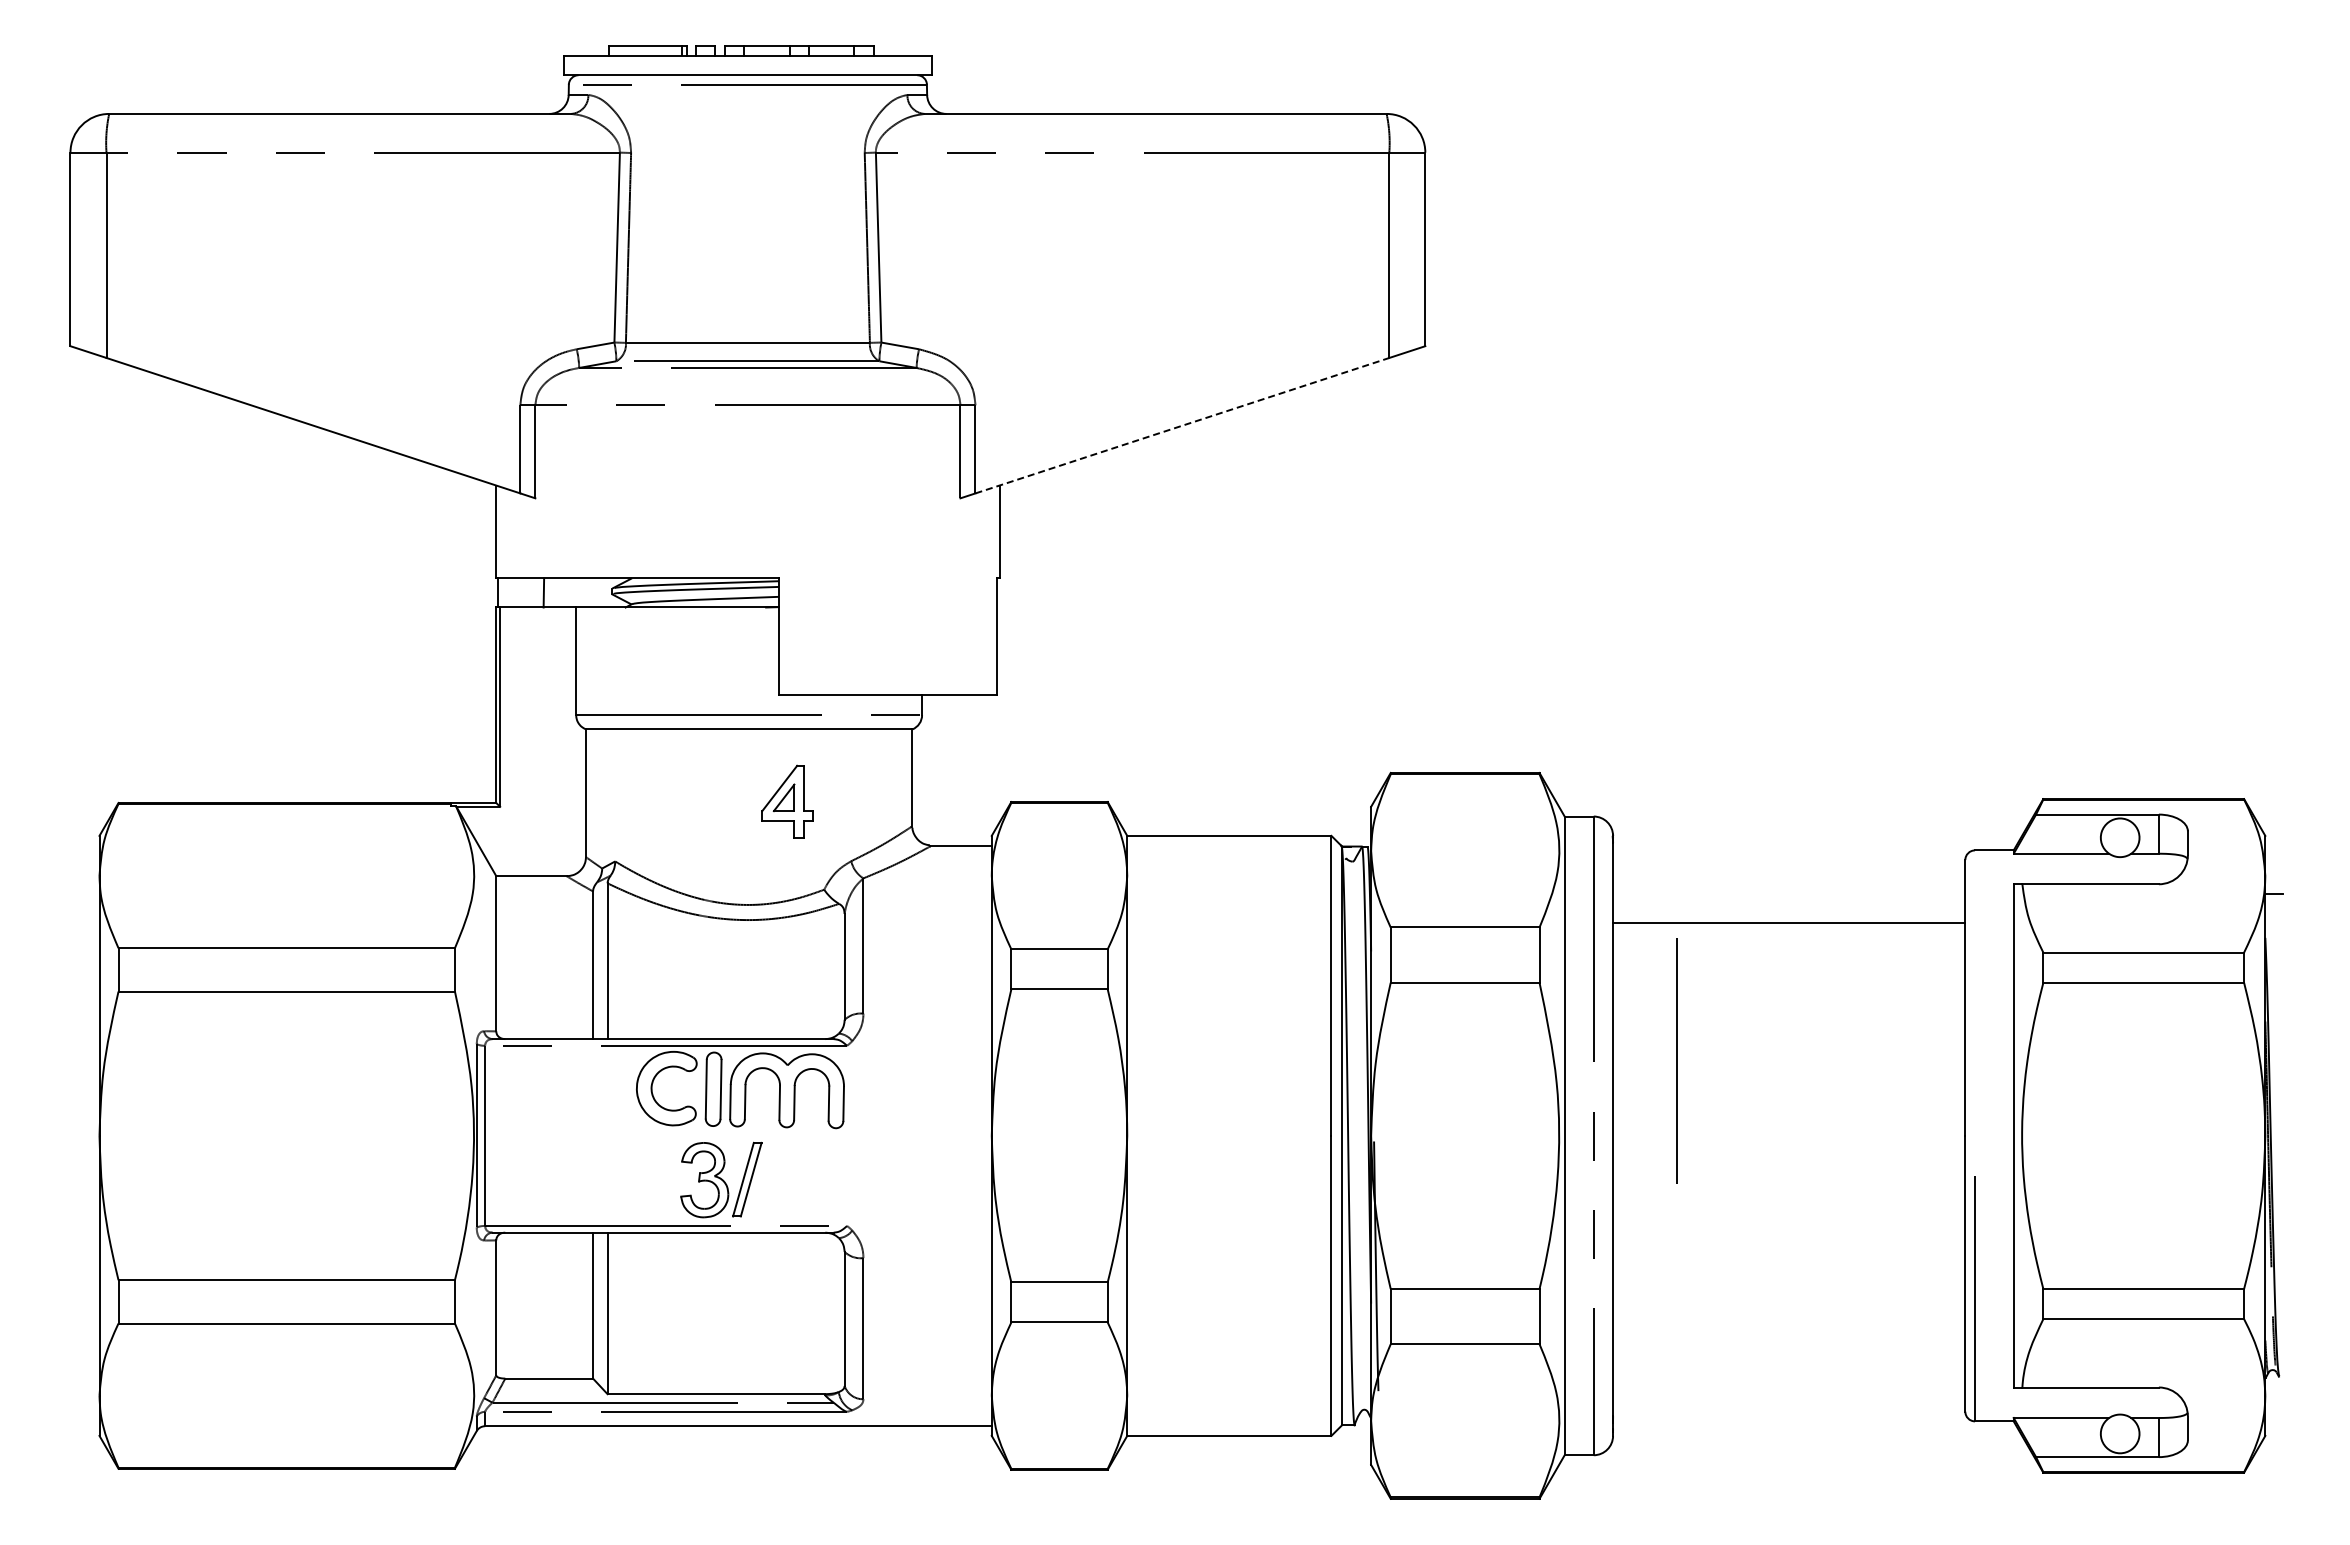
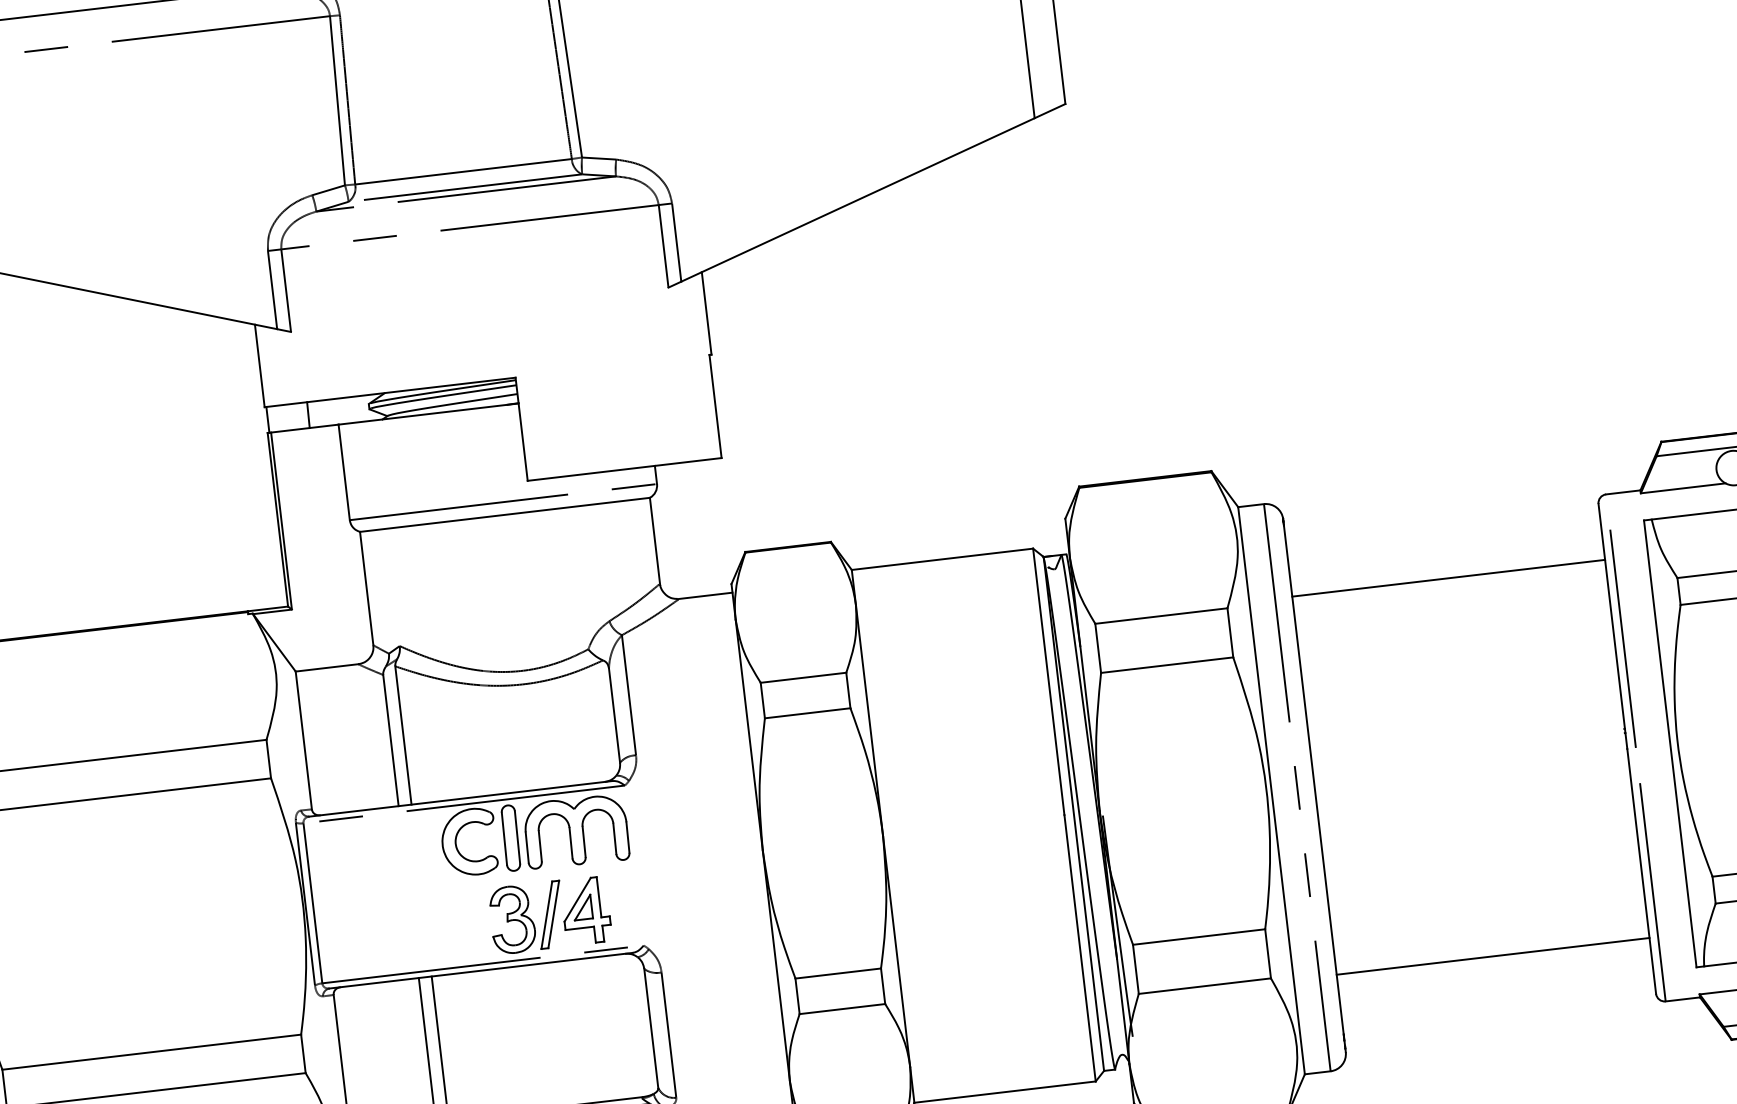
line: (1182, 425) -> (858, 199), dashed -> solid
part: (787, 801) -> (585, 910), moved
line: (1676, 1060) -> (1622, 638), moved
line: (1789, 1348) -> (1493, 956), added

